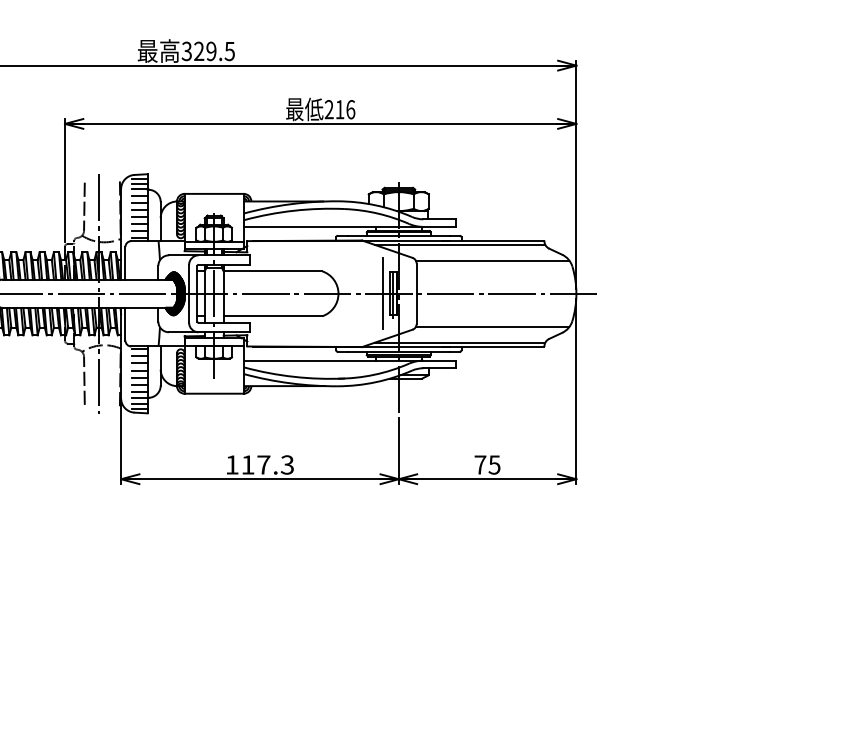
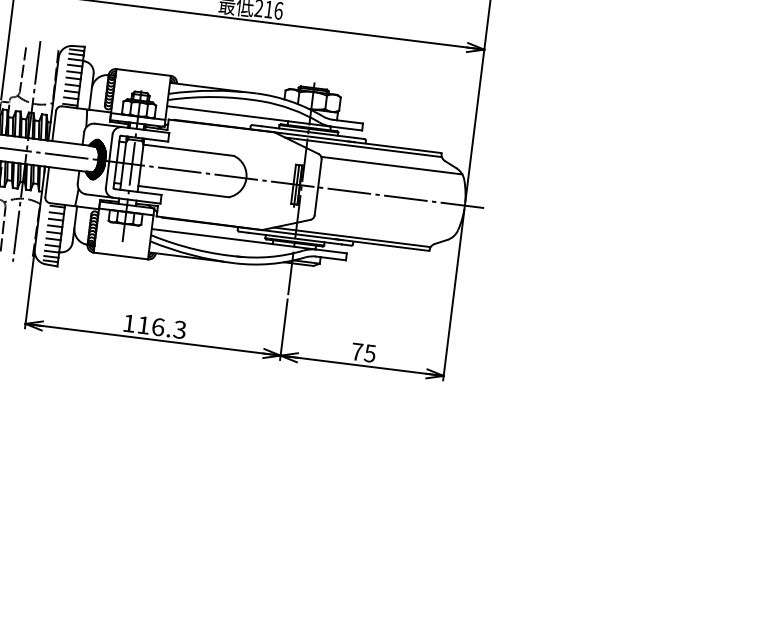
line: (383, 293) -> (287, 183), removed
line: (492, 326) -> (384, 226), removed
text: (263, 464) -> (158, 326), 117.3 -> 116.3

